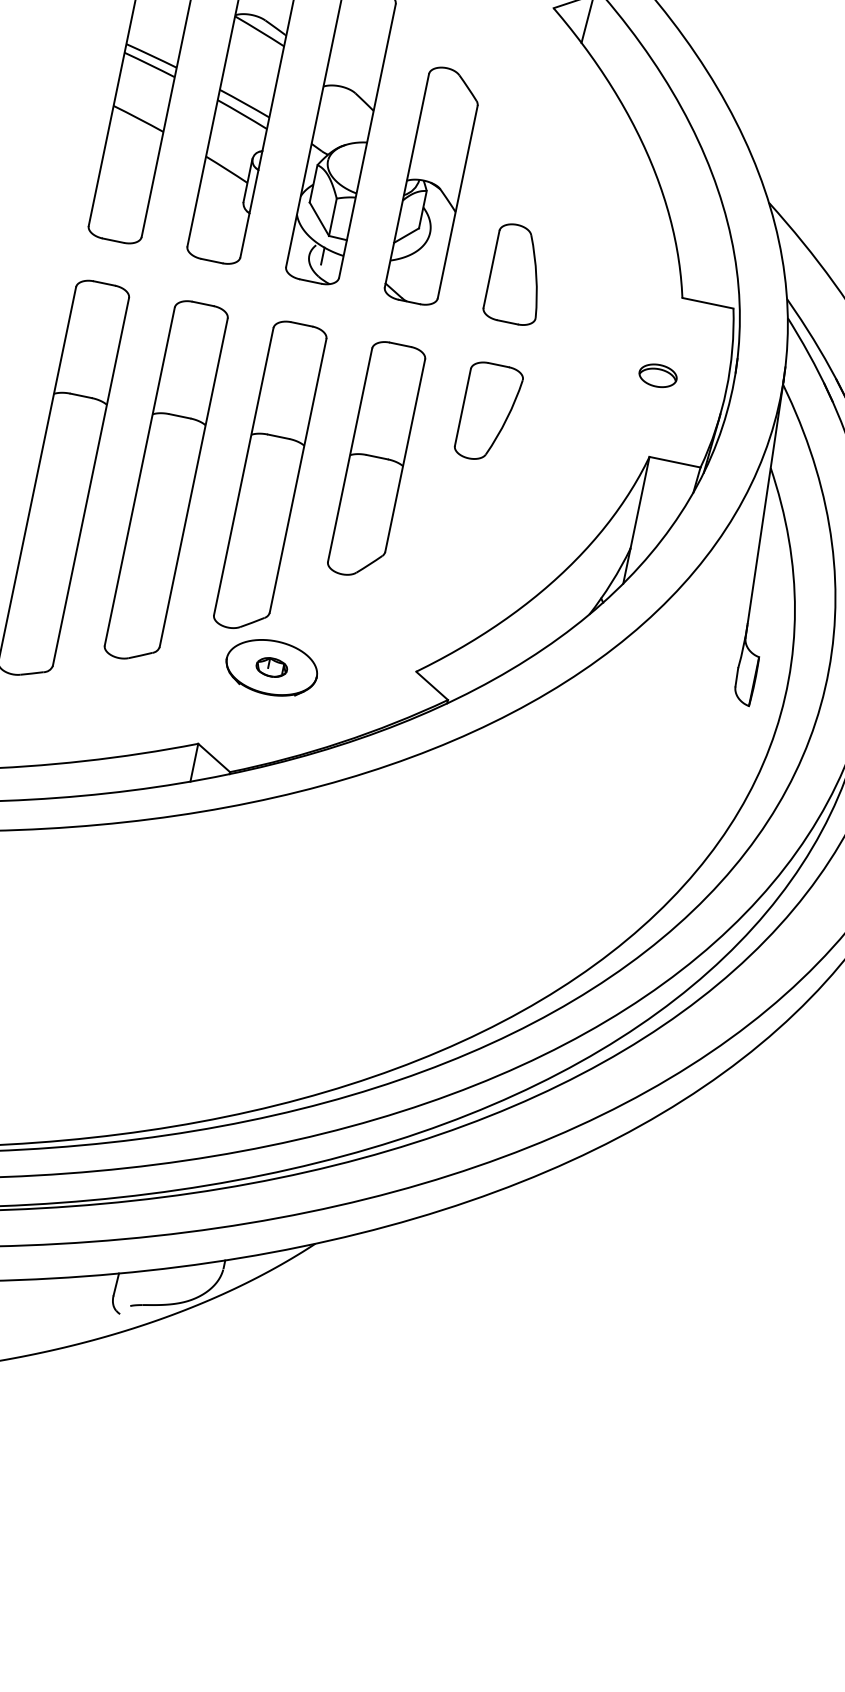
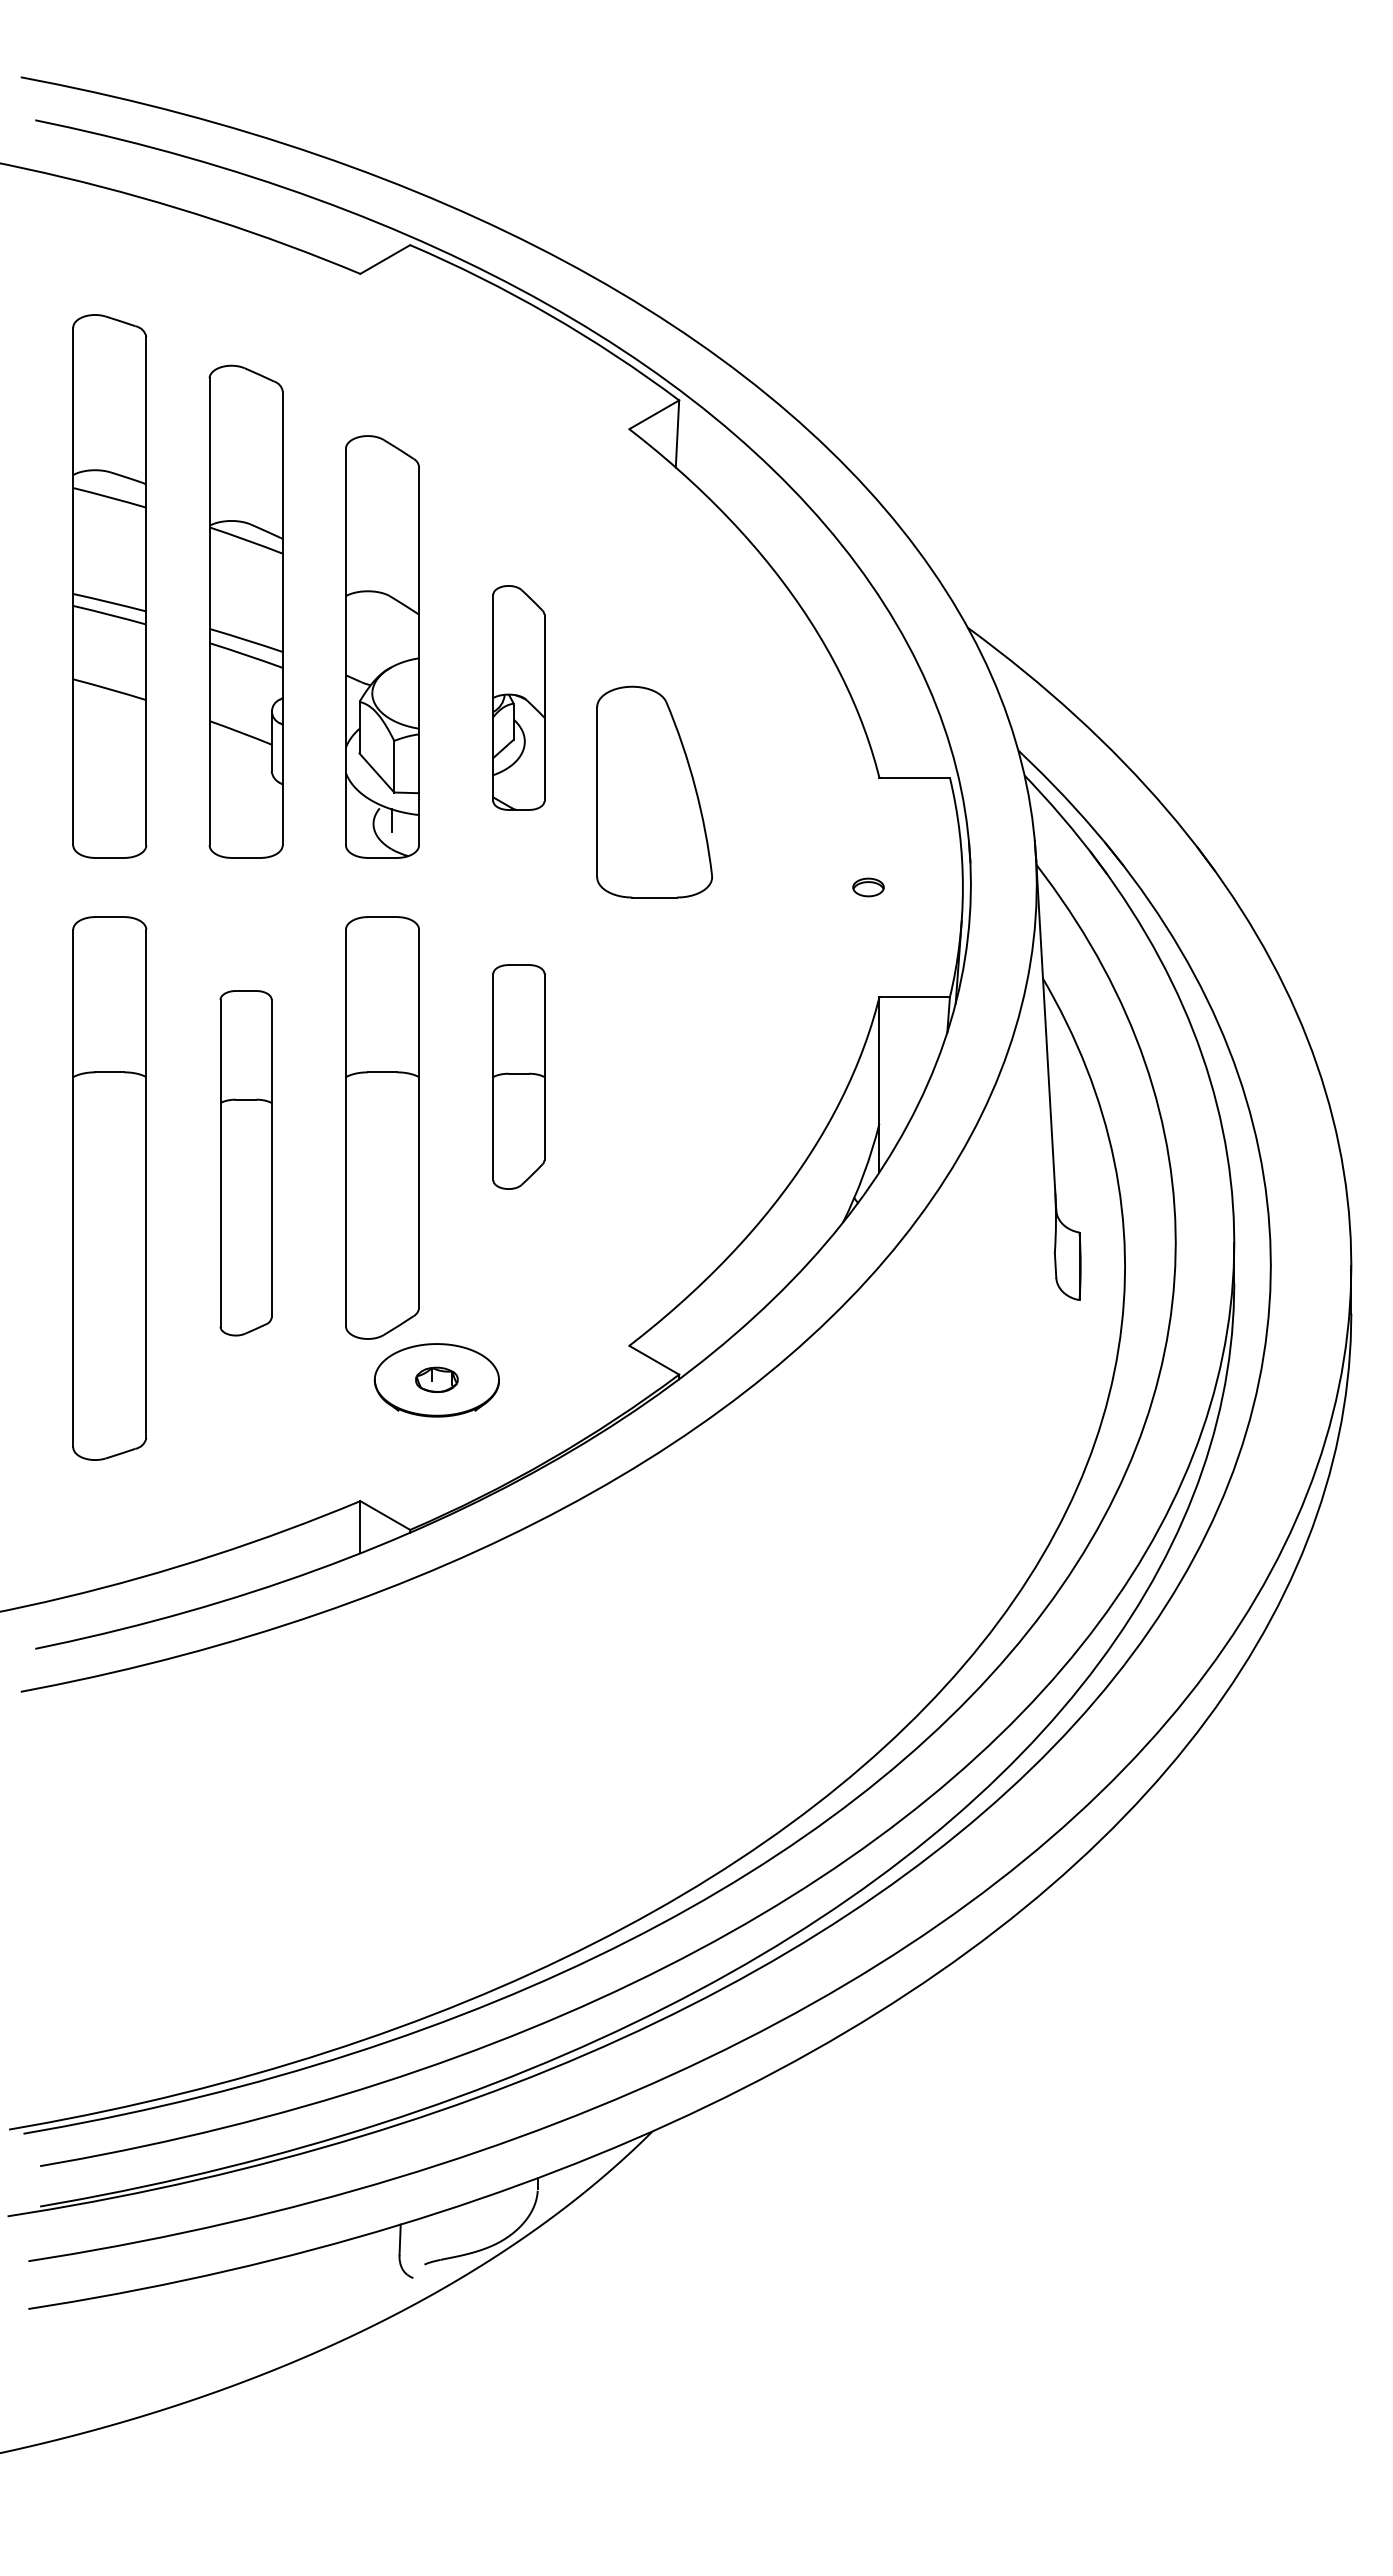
part: (433, 185) -> (518, 697), size x0.7
part: (517, 274) -> (654, 791), size x1.6
part: (658, 375) -> (868, 887), size x0.6
part: (488, 412) -> (654, 982), removed
part: (376, 460) -> (518, 1076), size x0.7
part: (165, 482) -> (245, 1163), size x0.7

